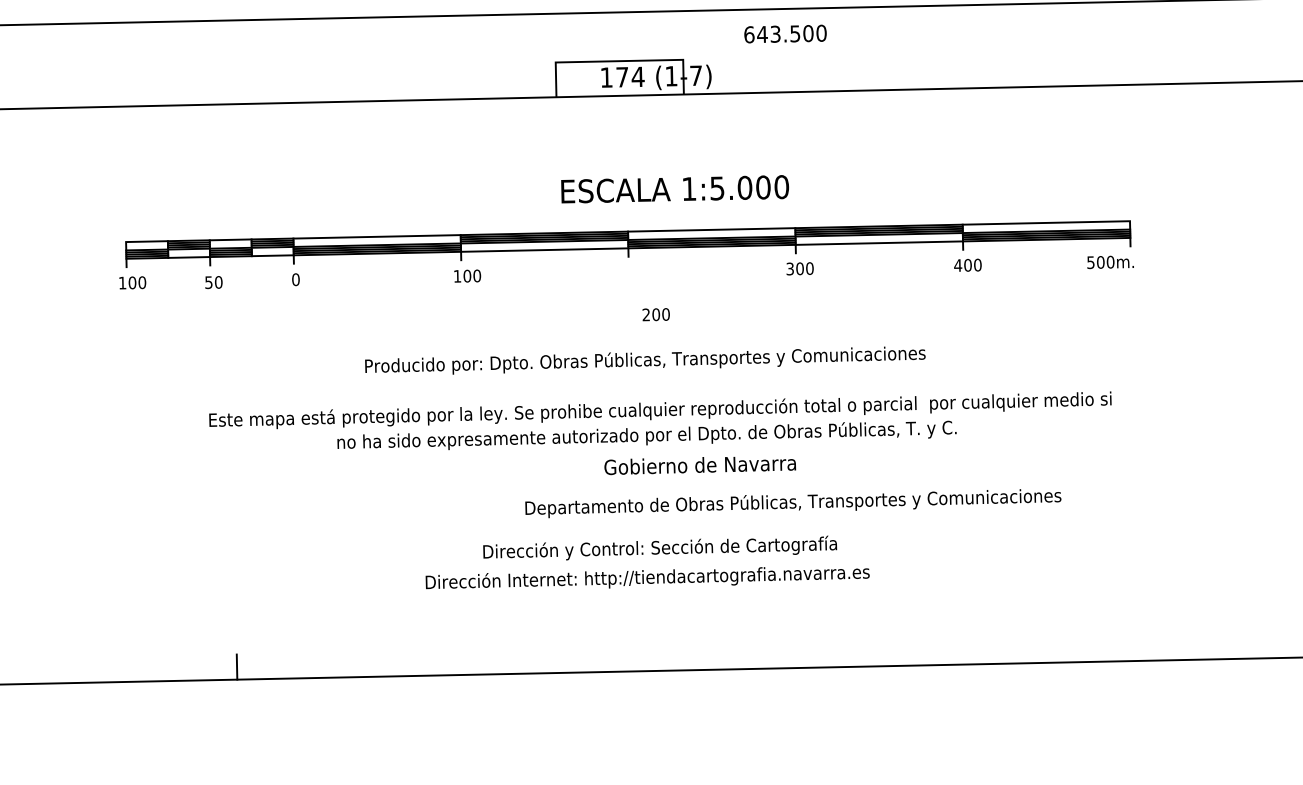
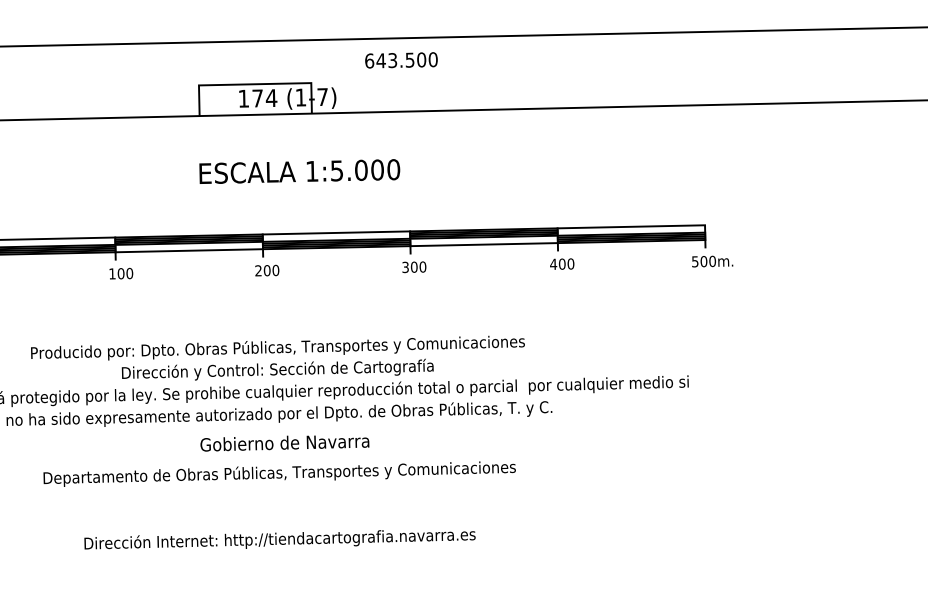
text: (674, 189) -> (299, 171), moved
text: (1110, 262) -> (712, 261), moved
text: (655, 314) -> (266, 270), moved
text: (700, 465) -> (285, 443), moved
text: (793, 503) -> (279, 474), moved
text: (660, 547) -> (278, 369), moved

